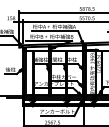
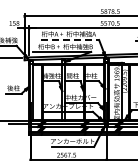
line: (55, 31) -> (70, 40), solid -> dashed

